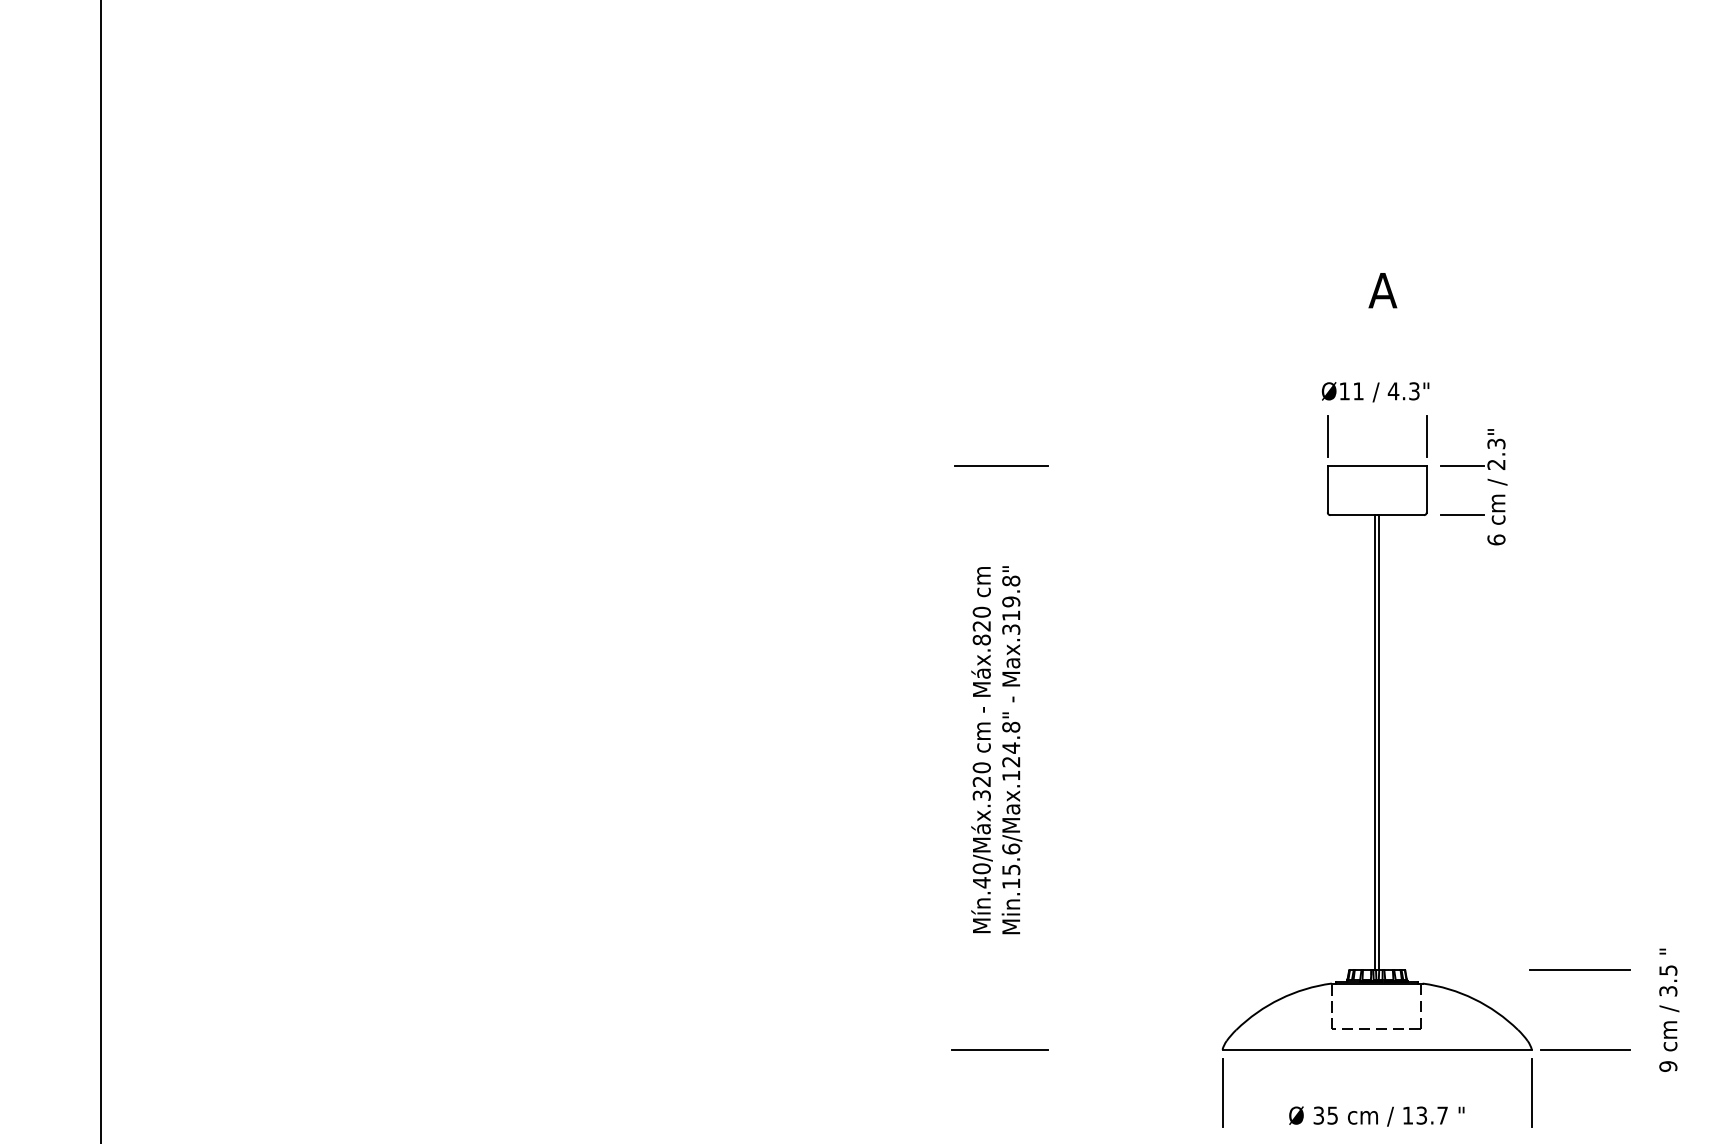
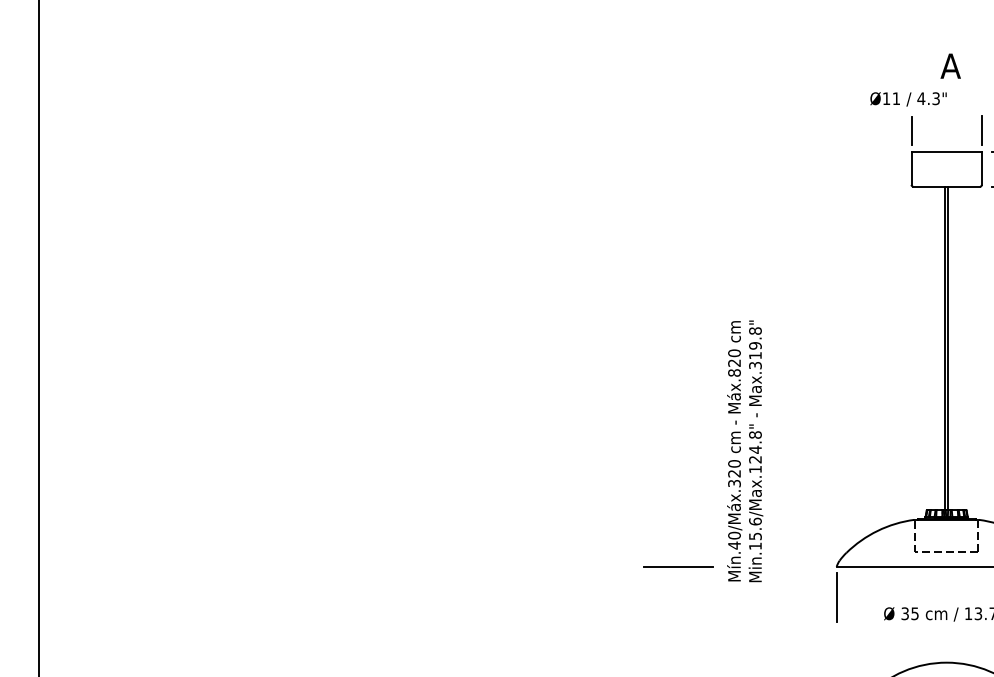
text: (1382, 290) -> (950, 66), moved
text: (1375, 392) -> (908, 99), moved
line: (1001, 465) -> (679, 151), removed
text: (996, 750) -> (744, 451), moved

